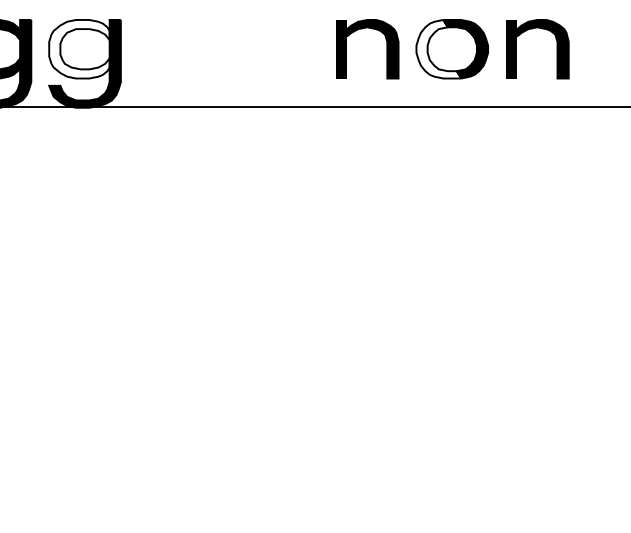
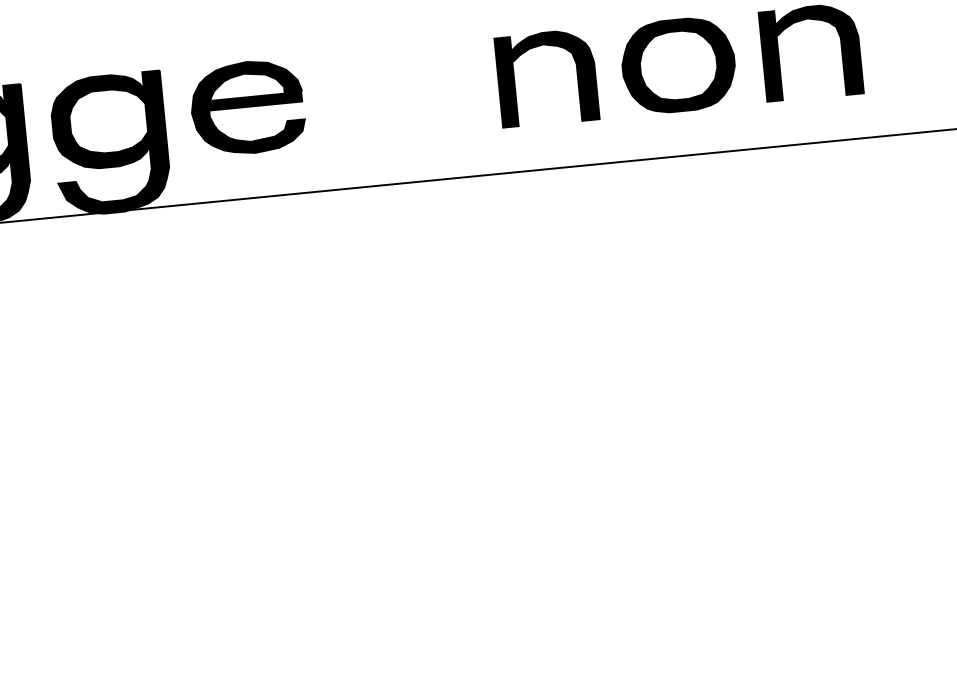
fill: (79, 48) -> (99, 121), added
fill: (438, 48) -> (657, 66), added
part: (174, 49) -> (247, 108), added

